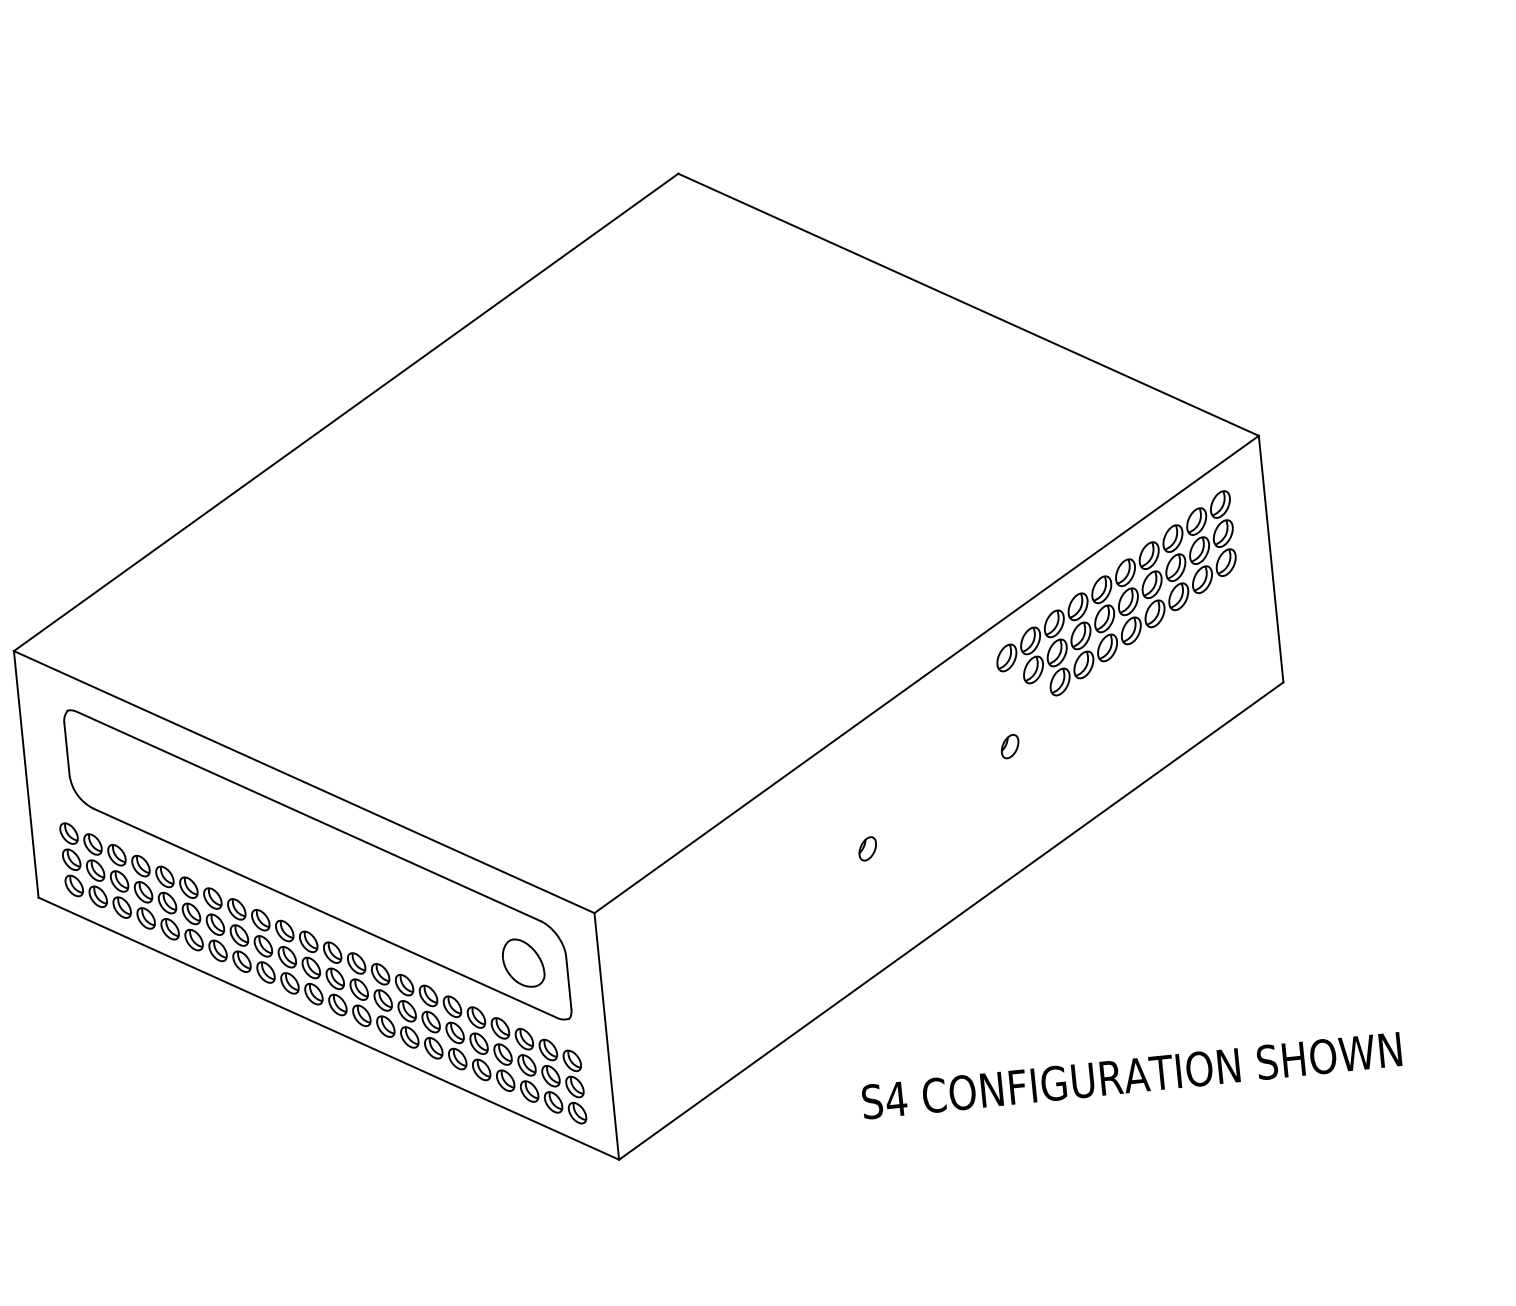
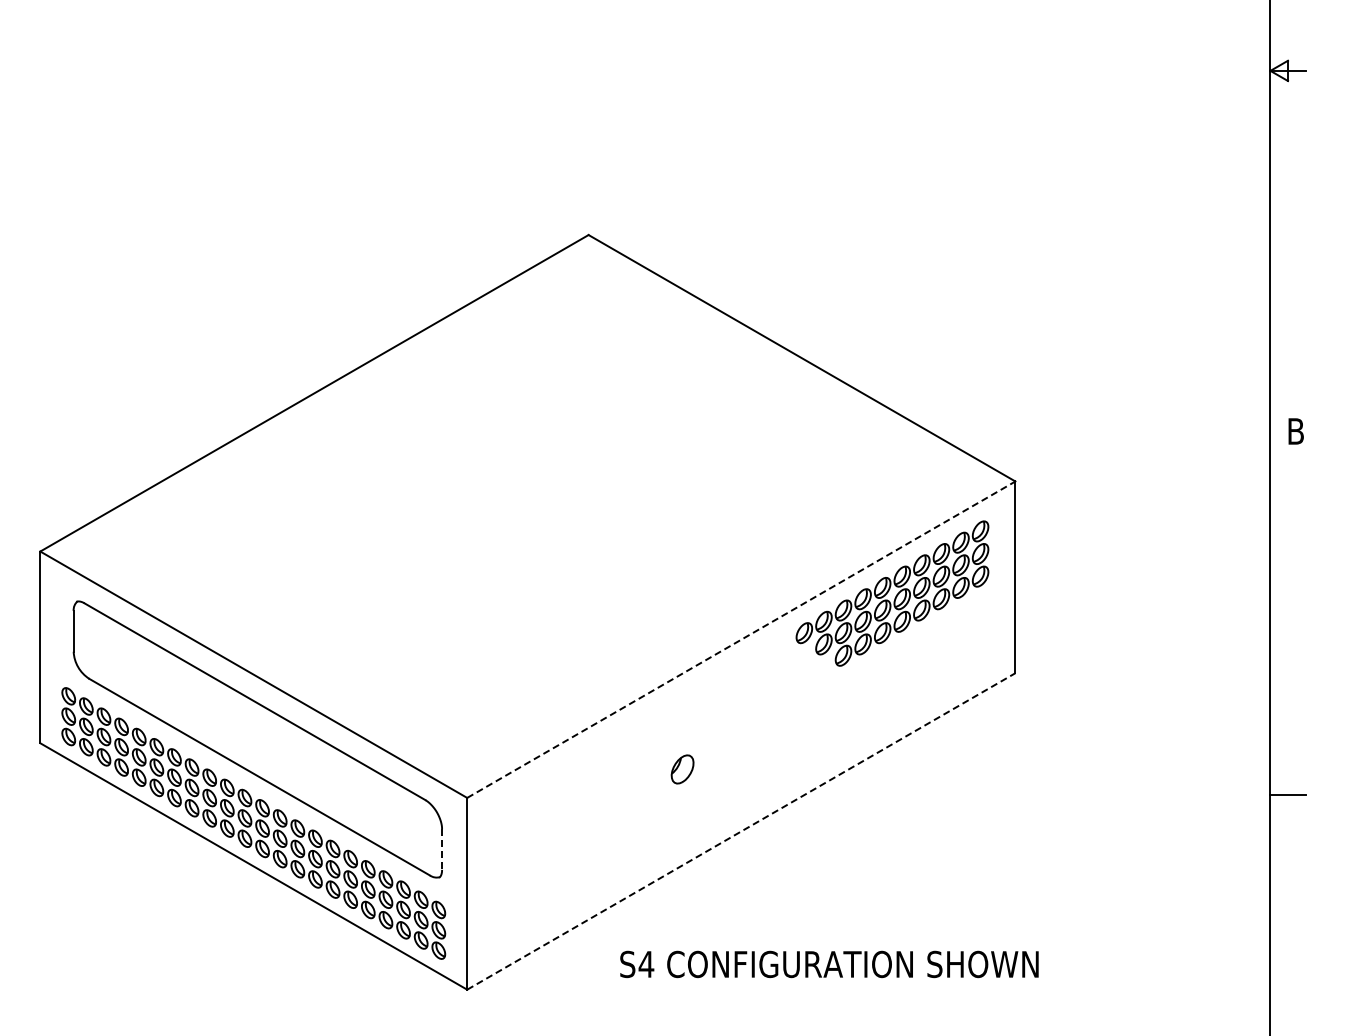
line: (926, 674) -> (741, 639), solid -> dashed
part: (1009, 746) -> (799, 701), removed
part: (867, 848) -> (682, 769), size x1.6
line: (951, 921) -> (741, 831), solid -> dashed
part: (523, 962) -> (408, 830), removed
line: (569, 983) -> (442, 850), solid -> dashed
text: (1131, 1075) -> (829, 964), moved

